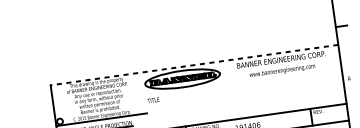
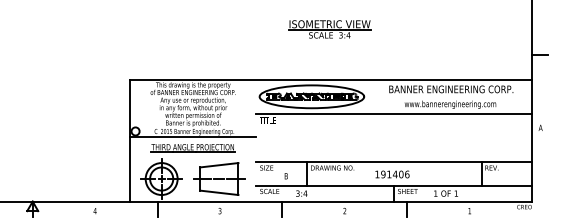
part: (188, 29) -> (329, 29), added
line: (194, 64) -> (330, 79), dashed -> solid
line: (243, 83) -> (394, 114), added

